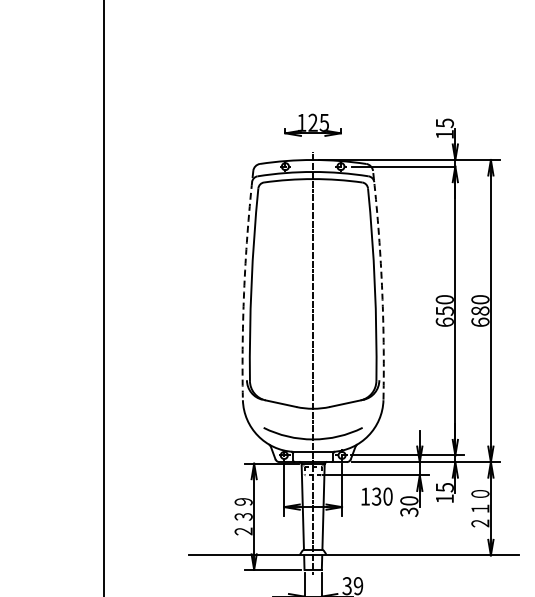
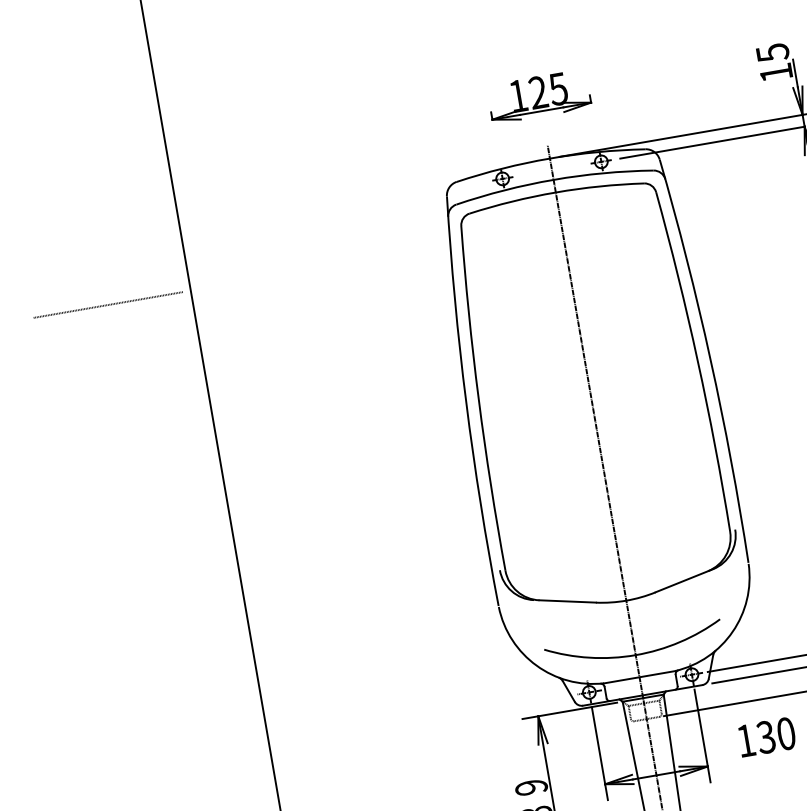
line: (55, 197) -> (103, 304), added
arc: (244, 285) -> (466, 402), dashed -> solid
arc: (381, 285) -> (709, 360), dashed -> solid

